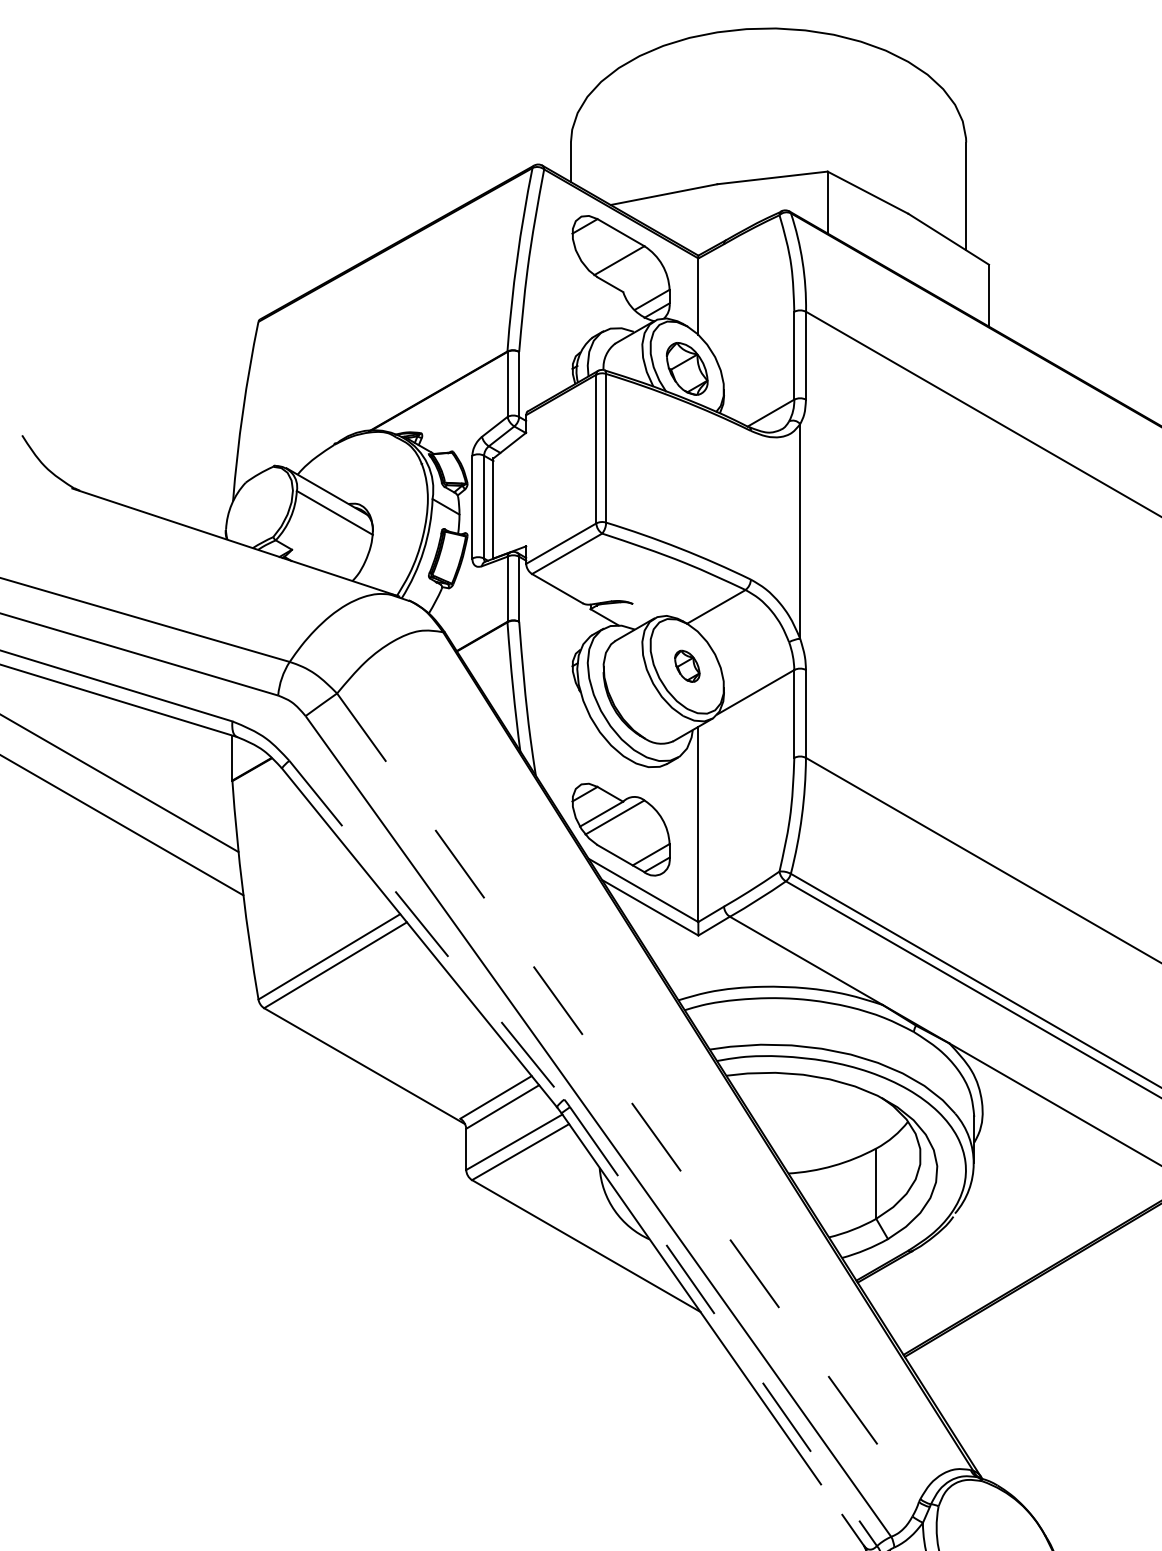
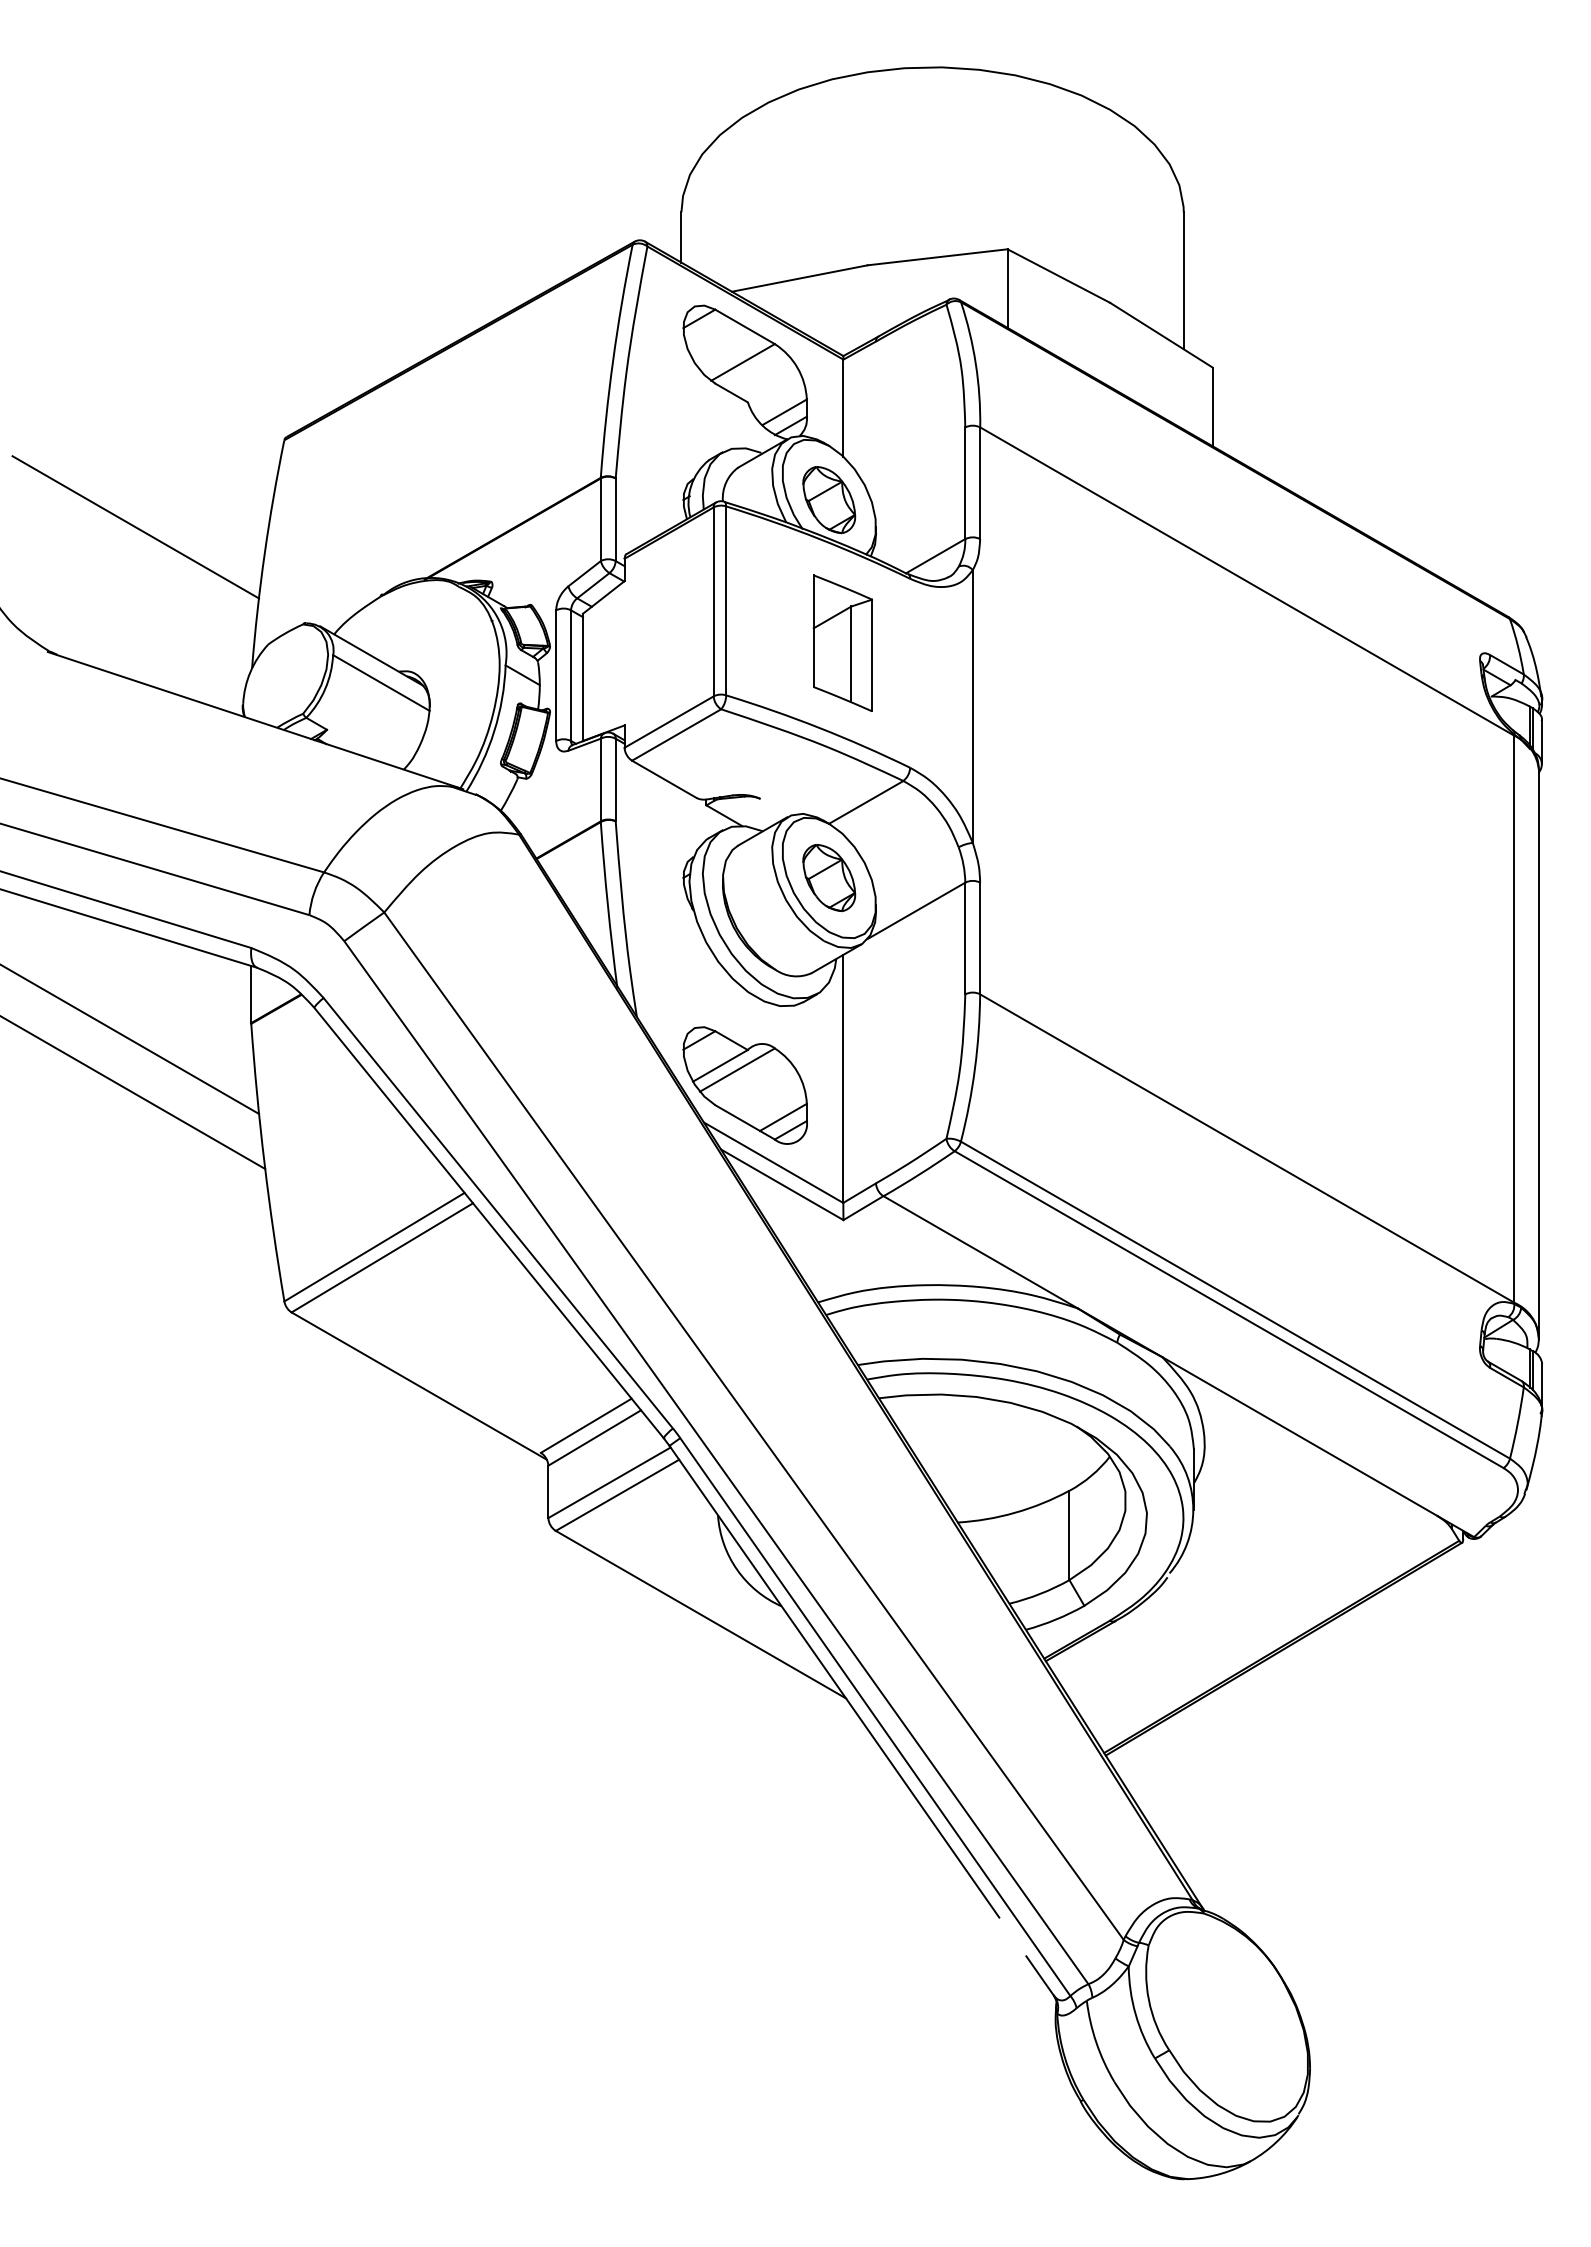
line: (141, 390) -> (135, 527), added
part: (697, 481) -> (842, 642), added
part: (687, 665) -> (829, 877), size x1.67
line: (426, 930) -> (498, 1213), dashed -> solid
line: (628, 1097) -> (754, 1426), dashed -> solid
line: (723, 1326) -> (875, 1717), dashed -> solid

